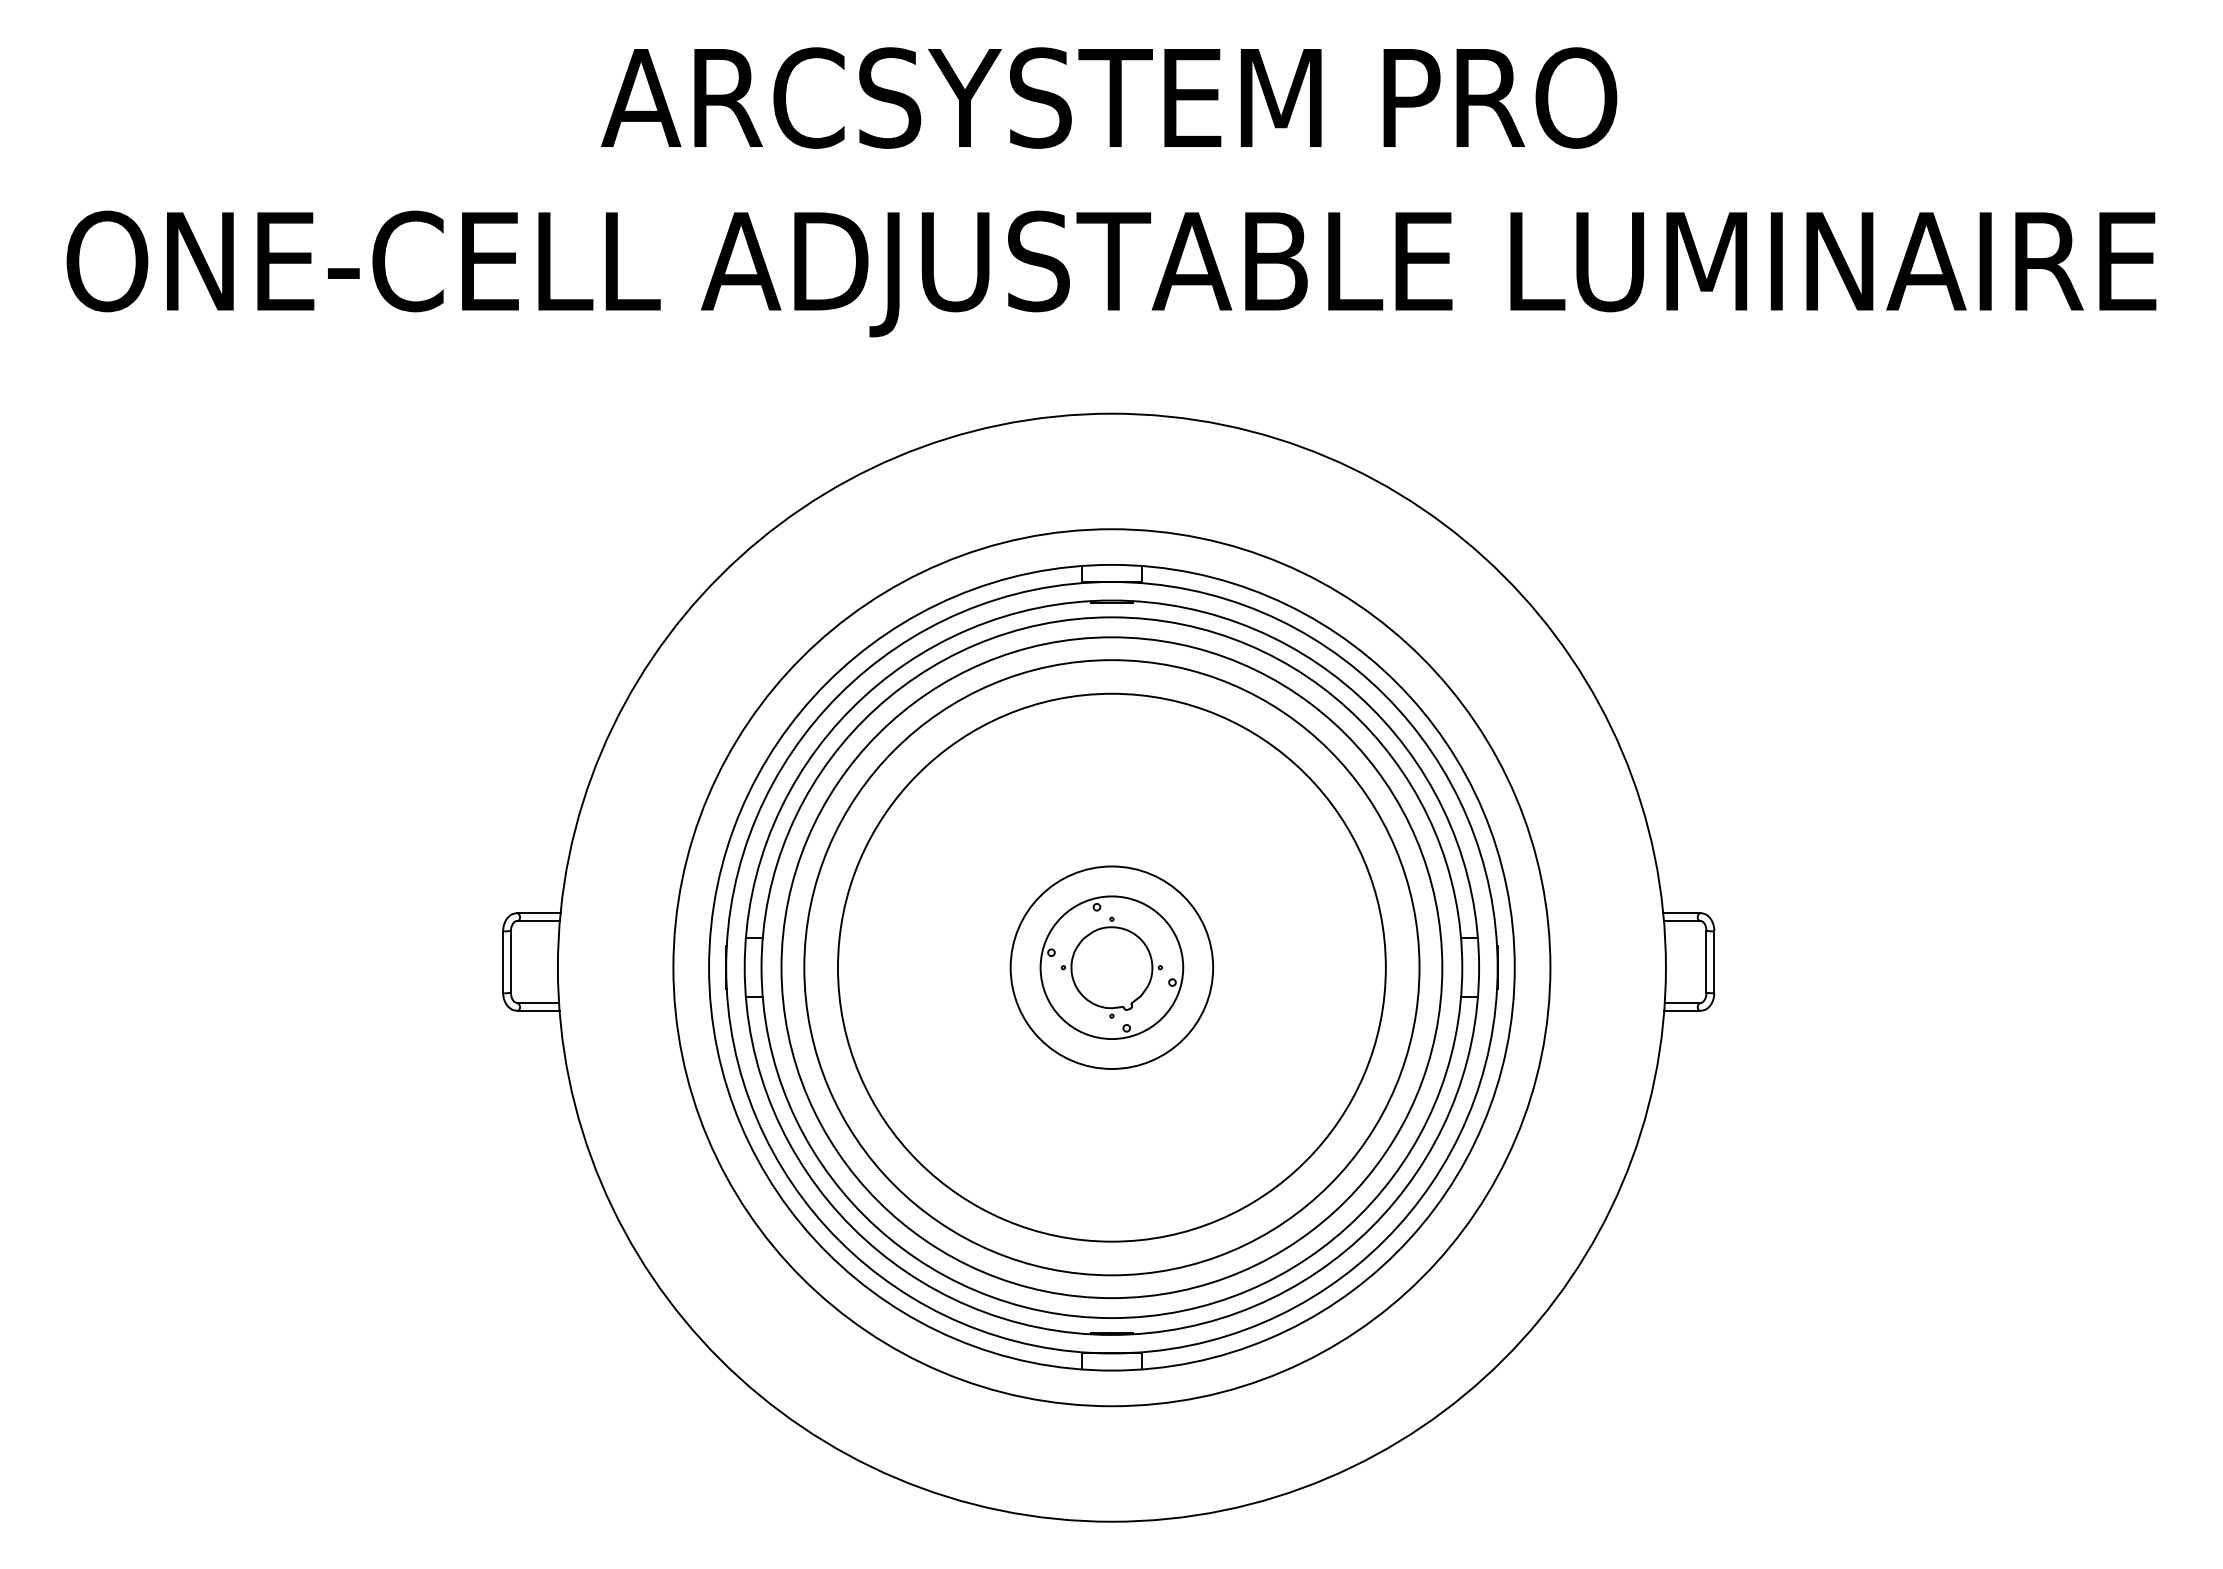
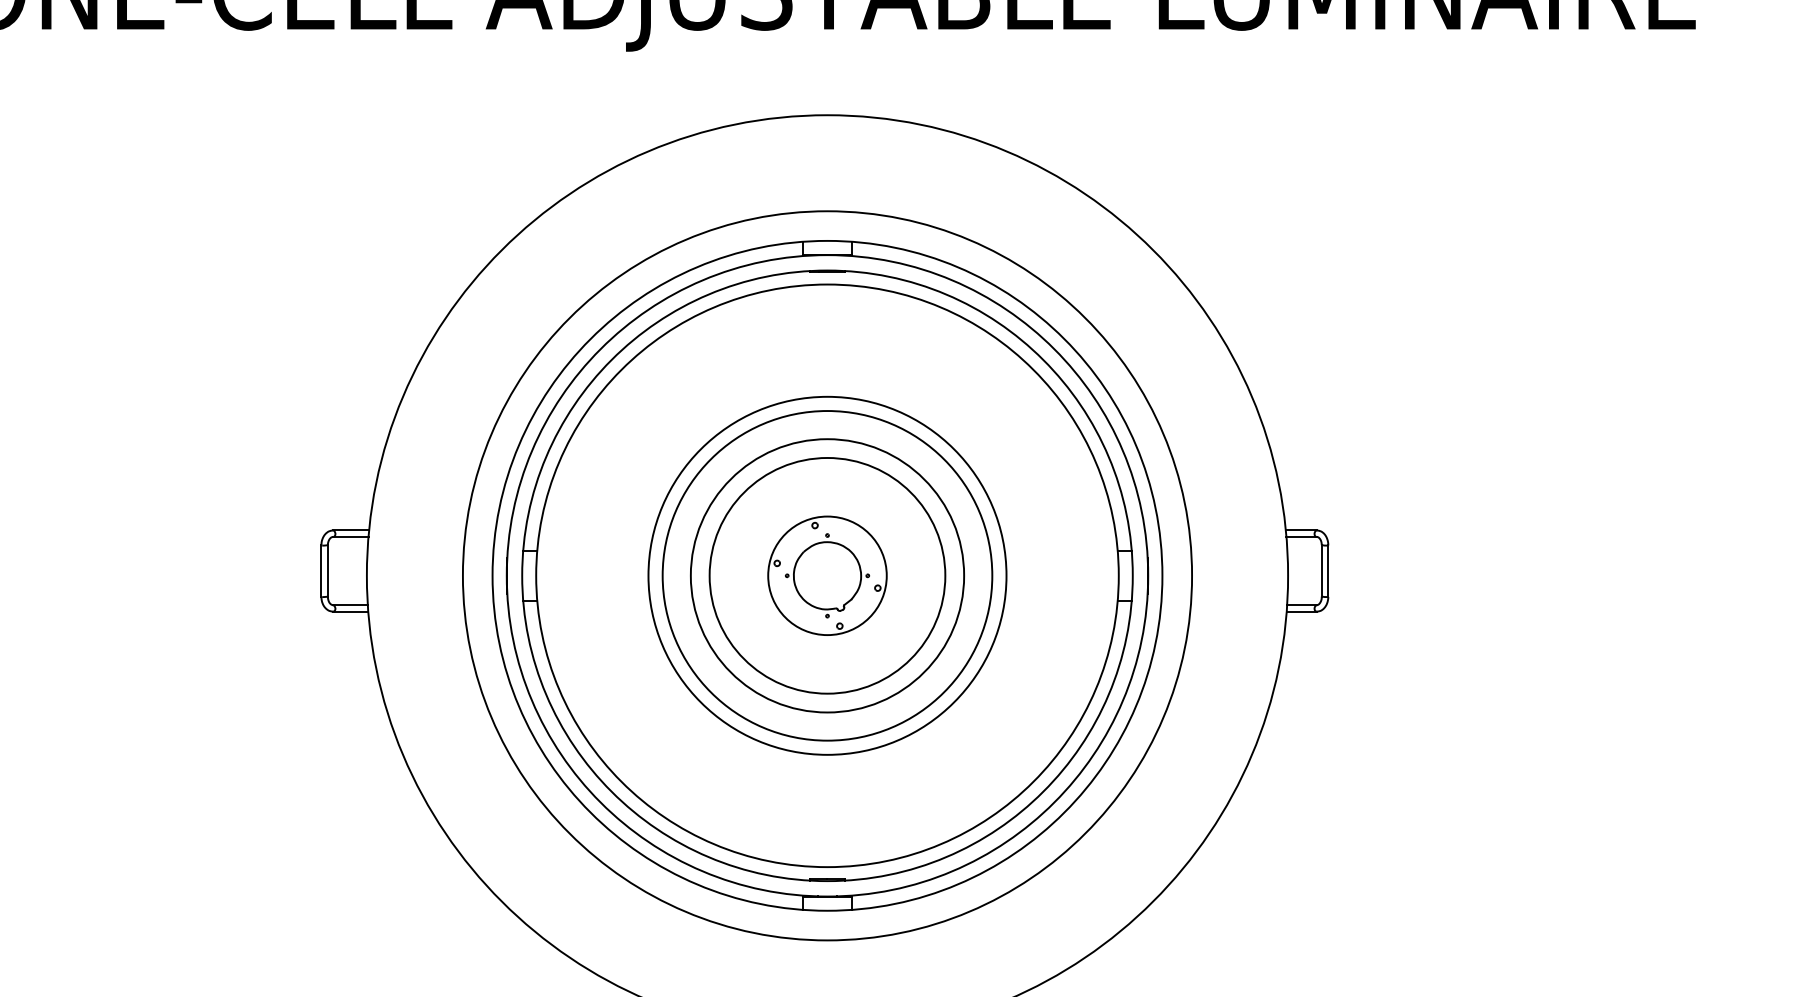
circle: (1111, 967) -> (827, 575), size x0.6
circle: (1111, 967) -> (827, 575), size x0.6
circle: (1111, 967) -> (827, 575), size x0.7
circle: (1111, 967) -> (827, 575), size x1.4

